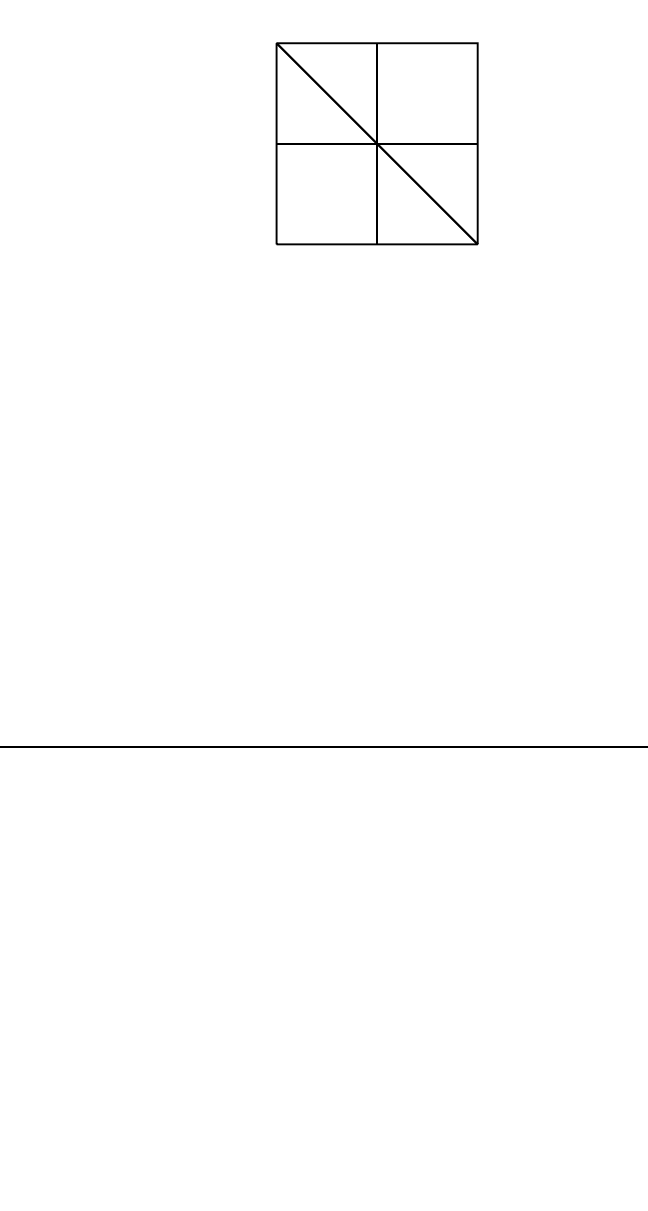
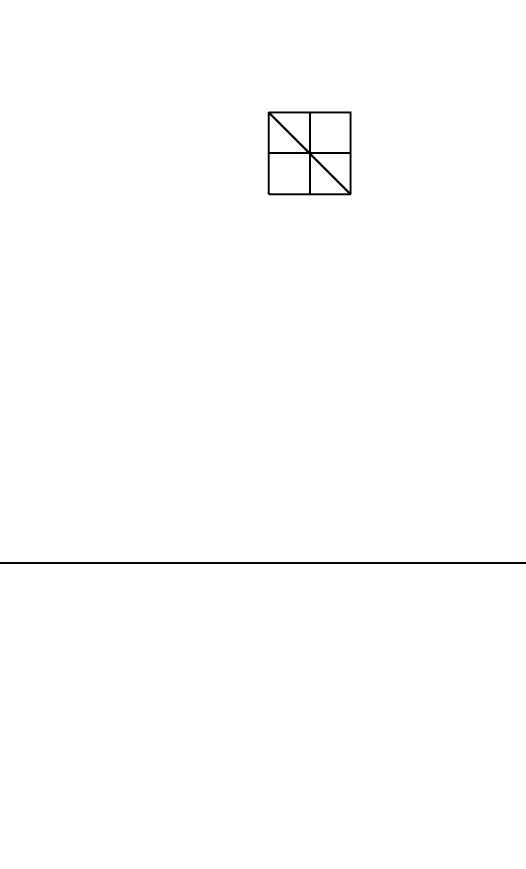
part: (376, 144) -> (309, 153), size x0.6

